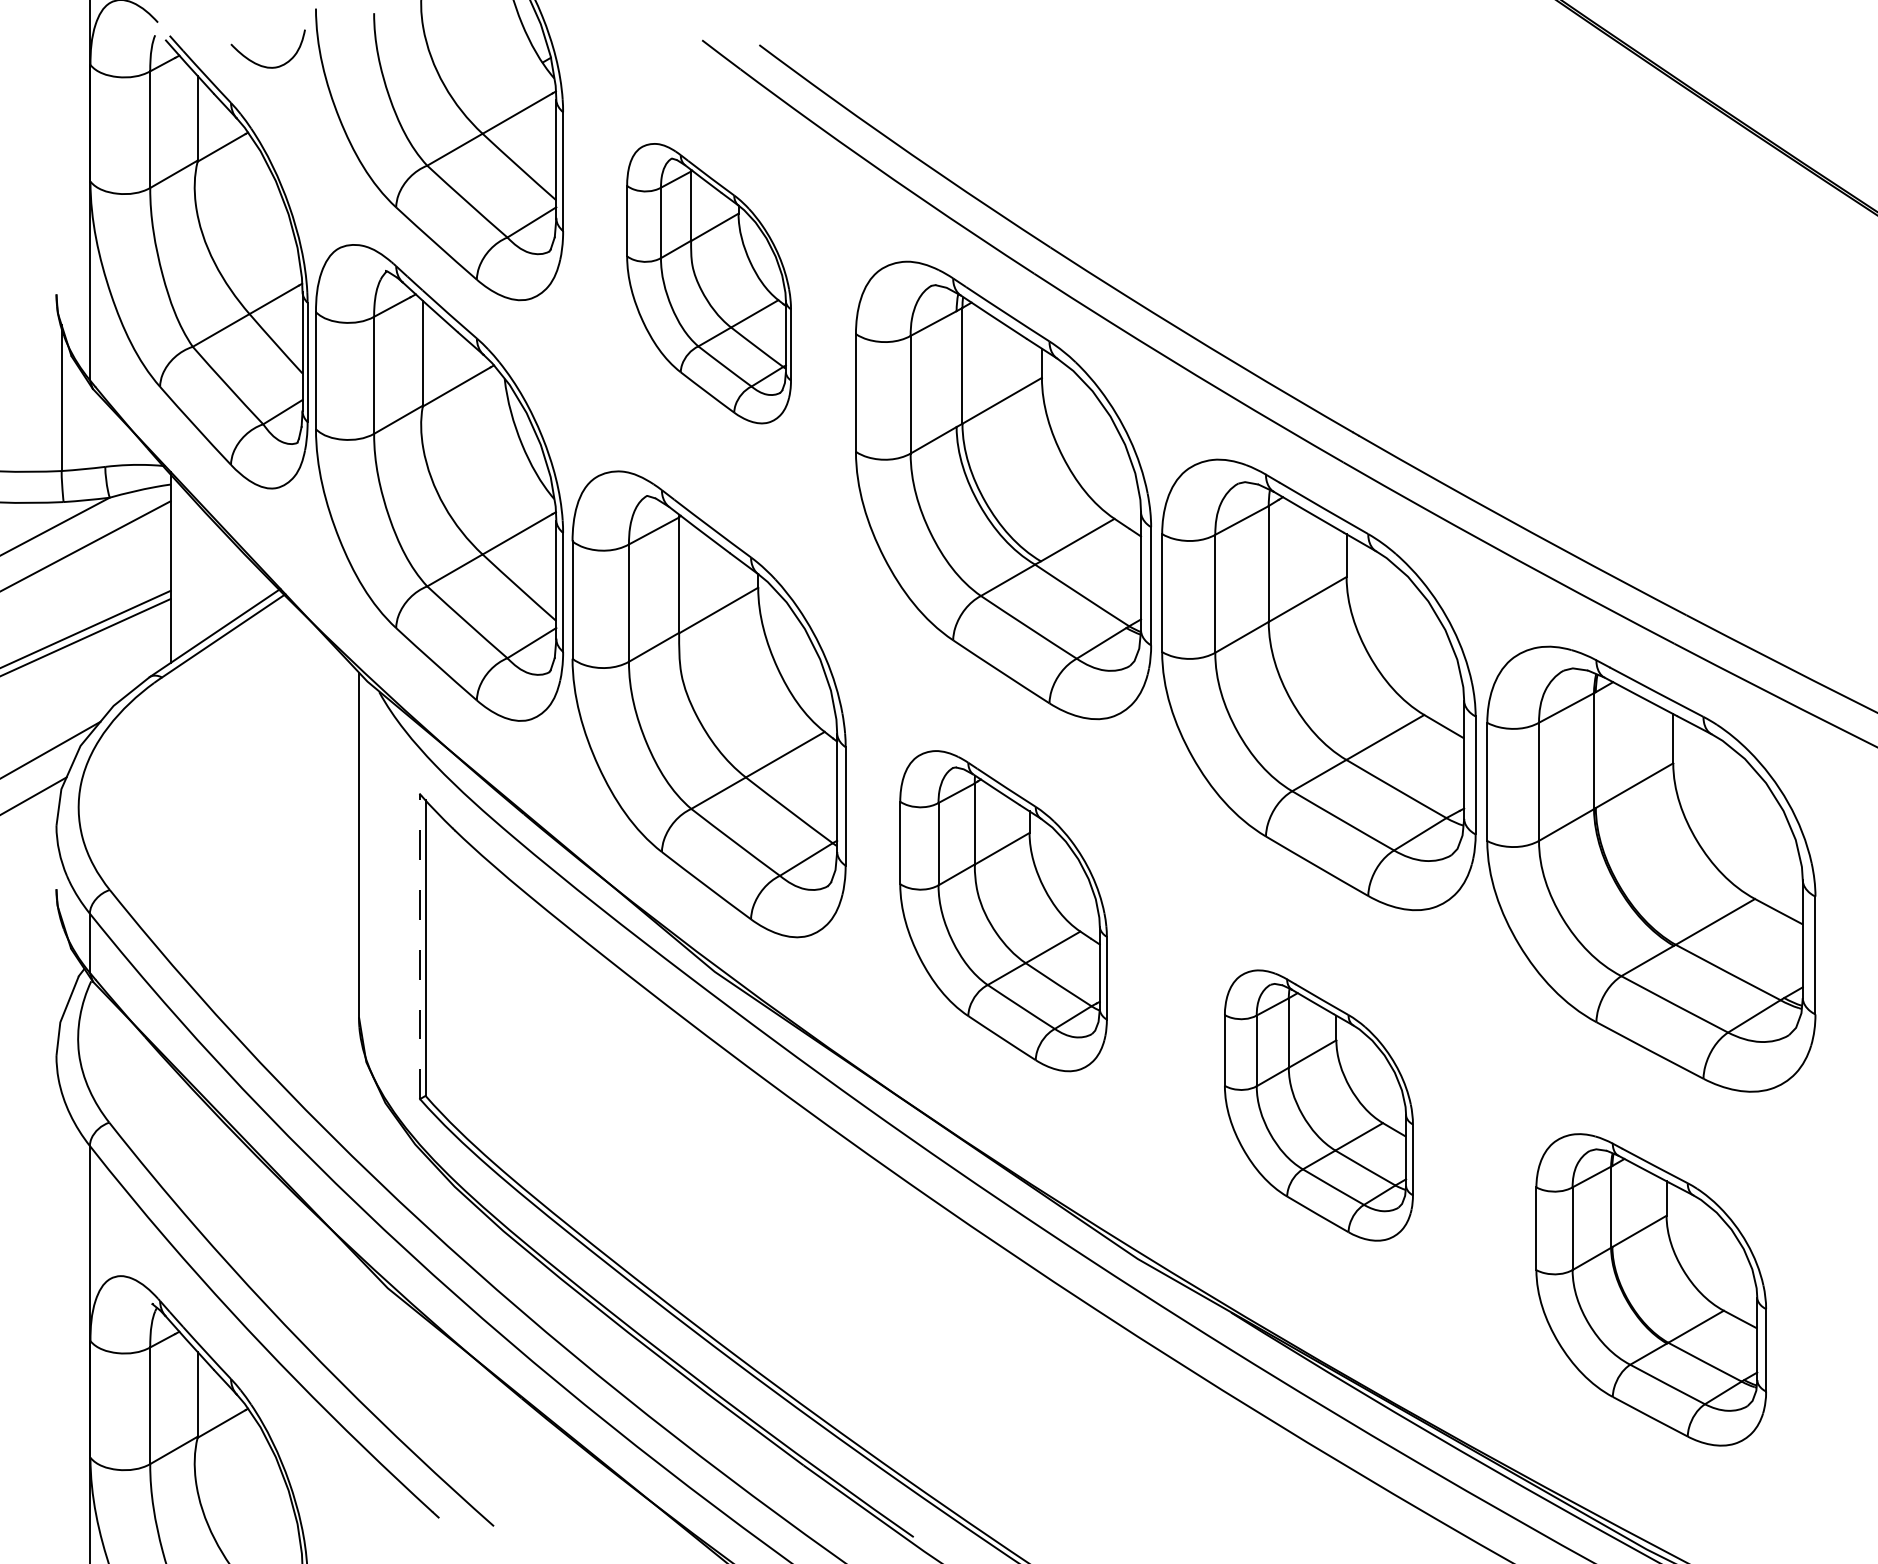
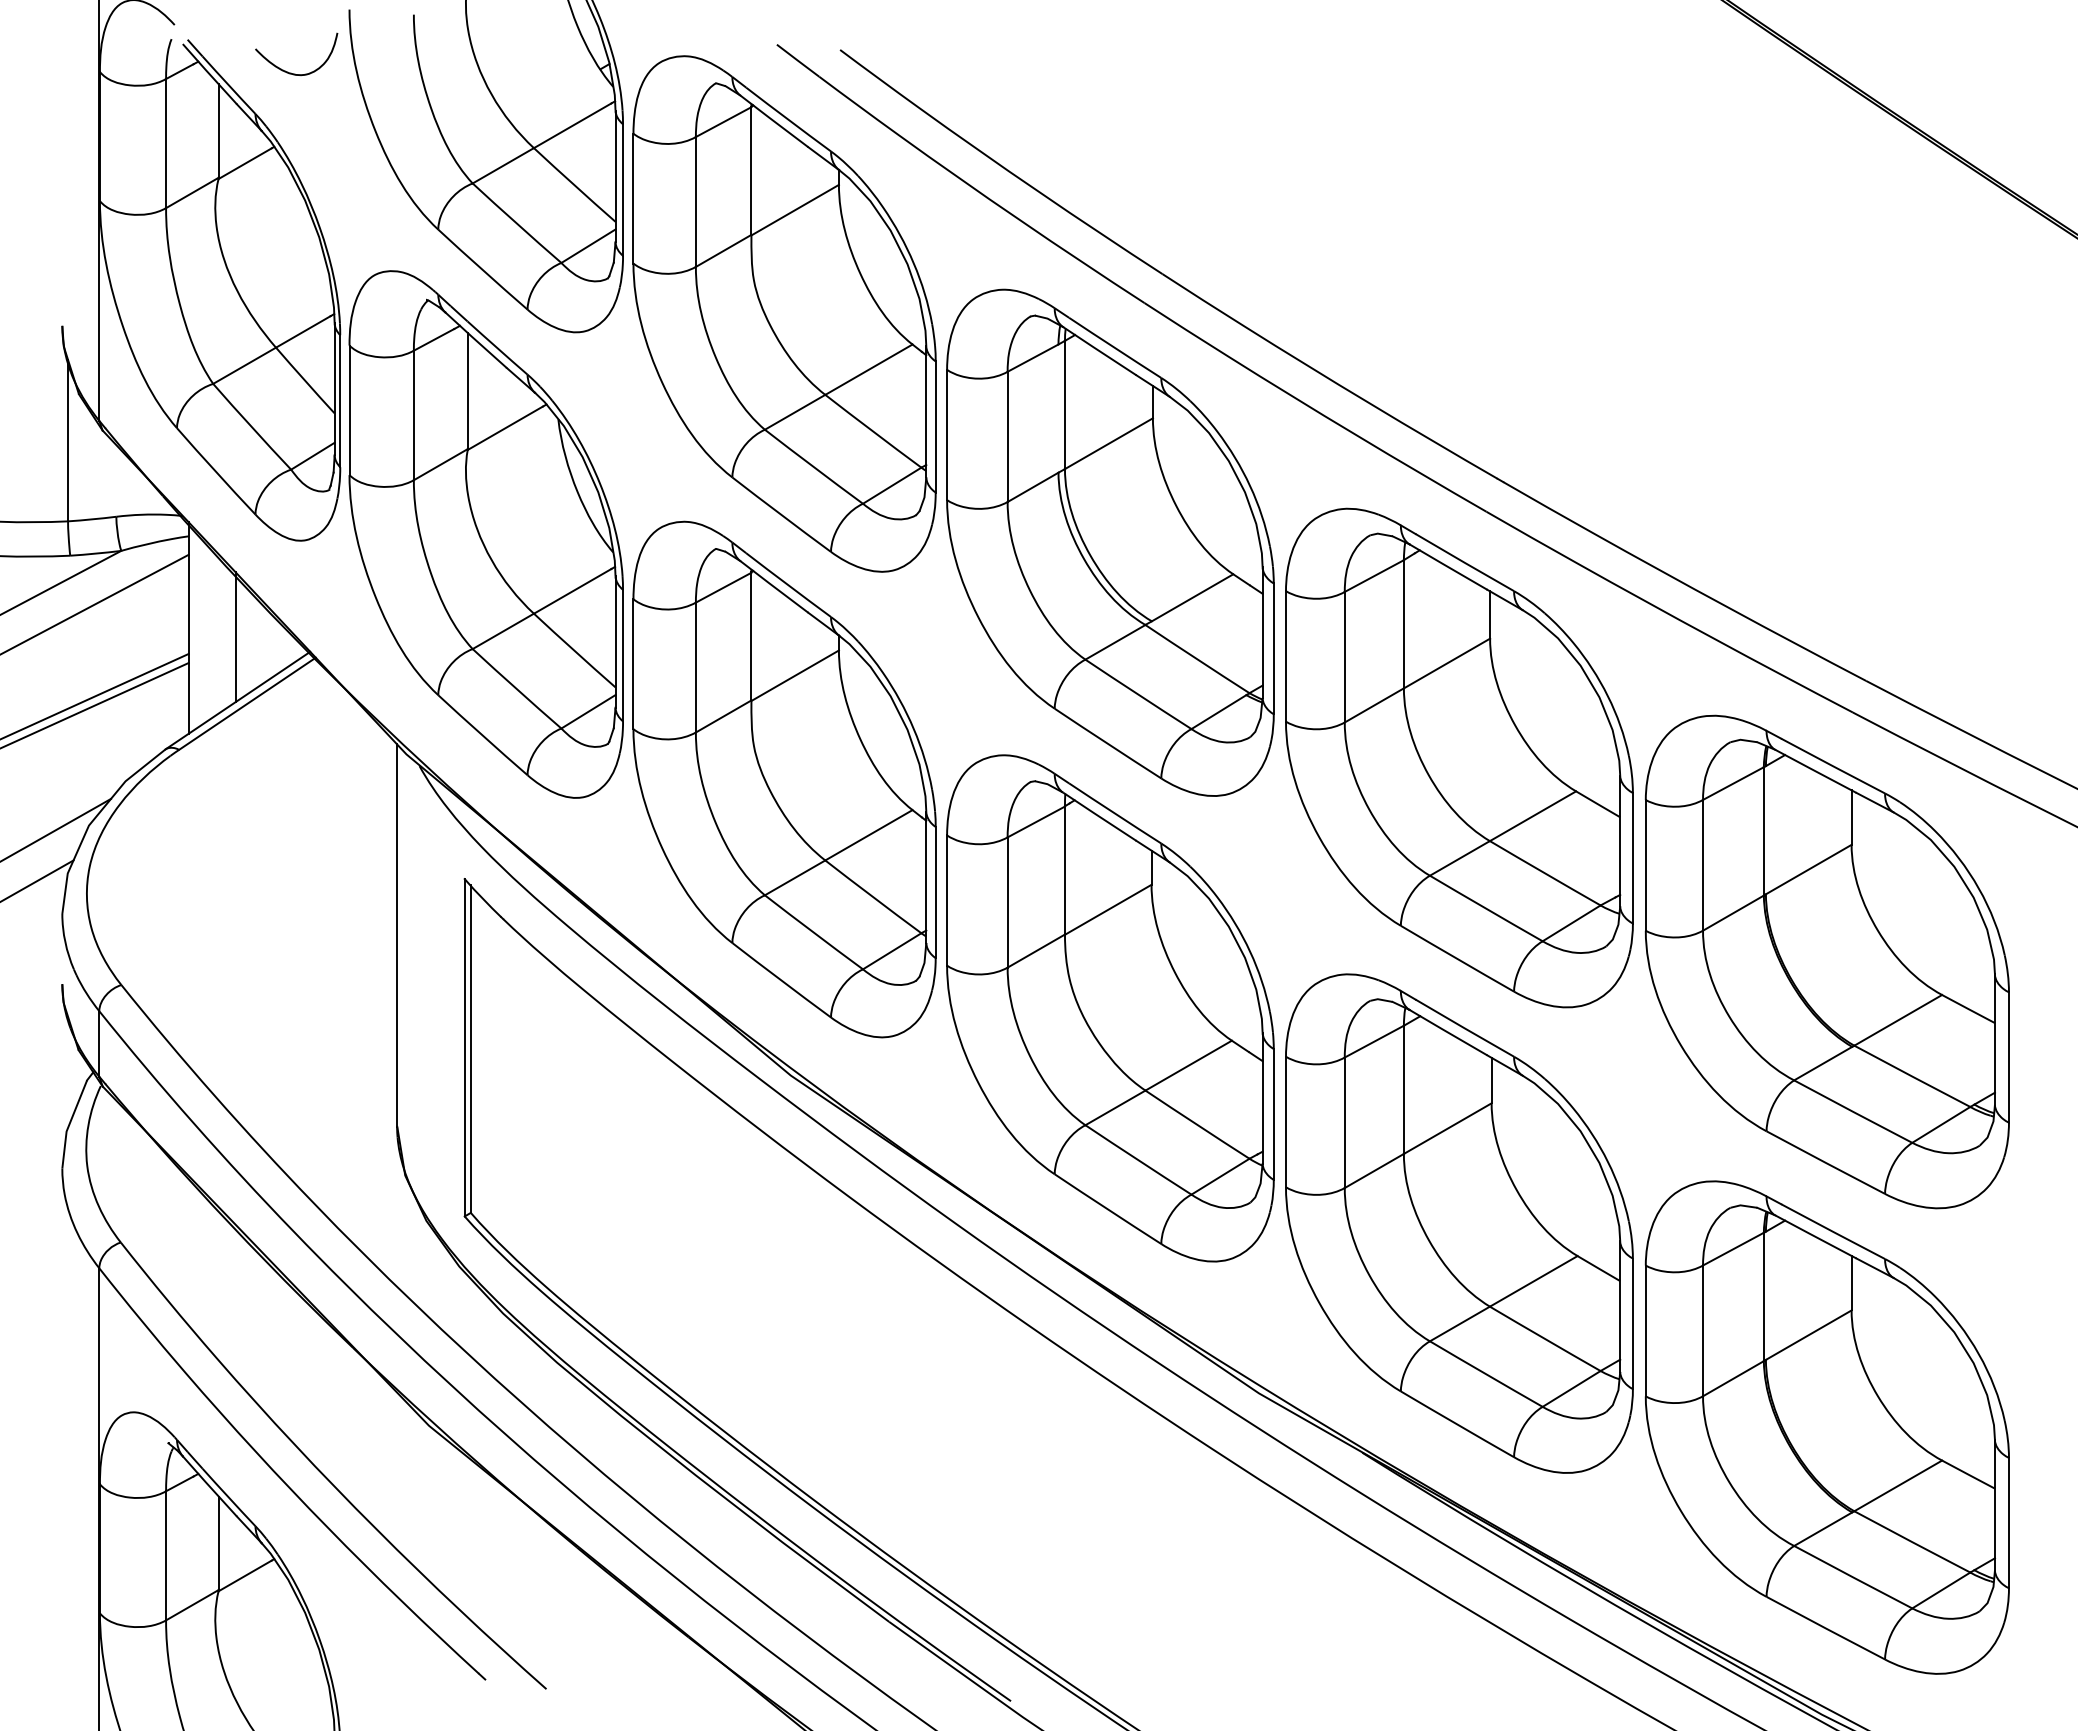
part: (709, 283) -> (784, 313), size x1.67
line: (212, 575) -> (235, 637), added
part: (1003, 911) -> (1110, 1008), size x1.43
line: (419, 946) -> (464, 1047), dashed -> solid
part: (1318, 1105) -> (1459, 1223), size x1.67
part: (1650, 1289) -> (1826, 1427), size x1.43

